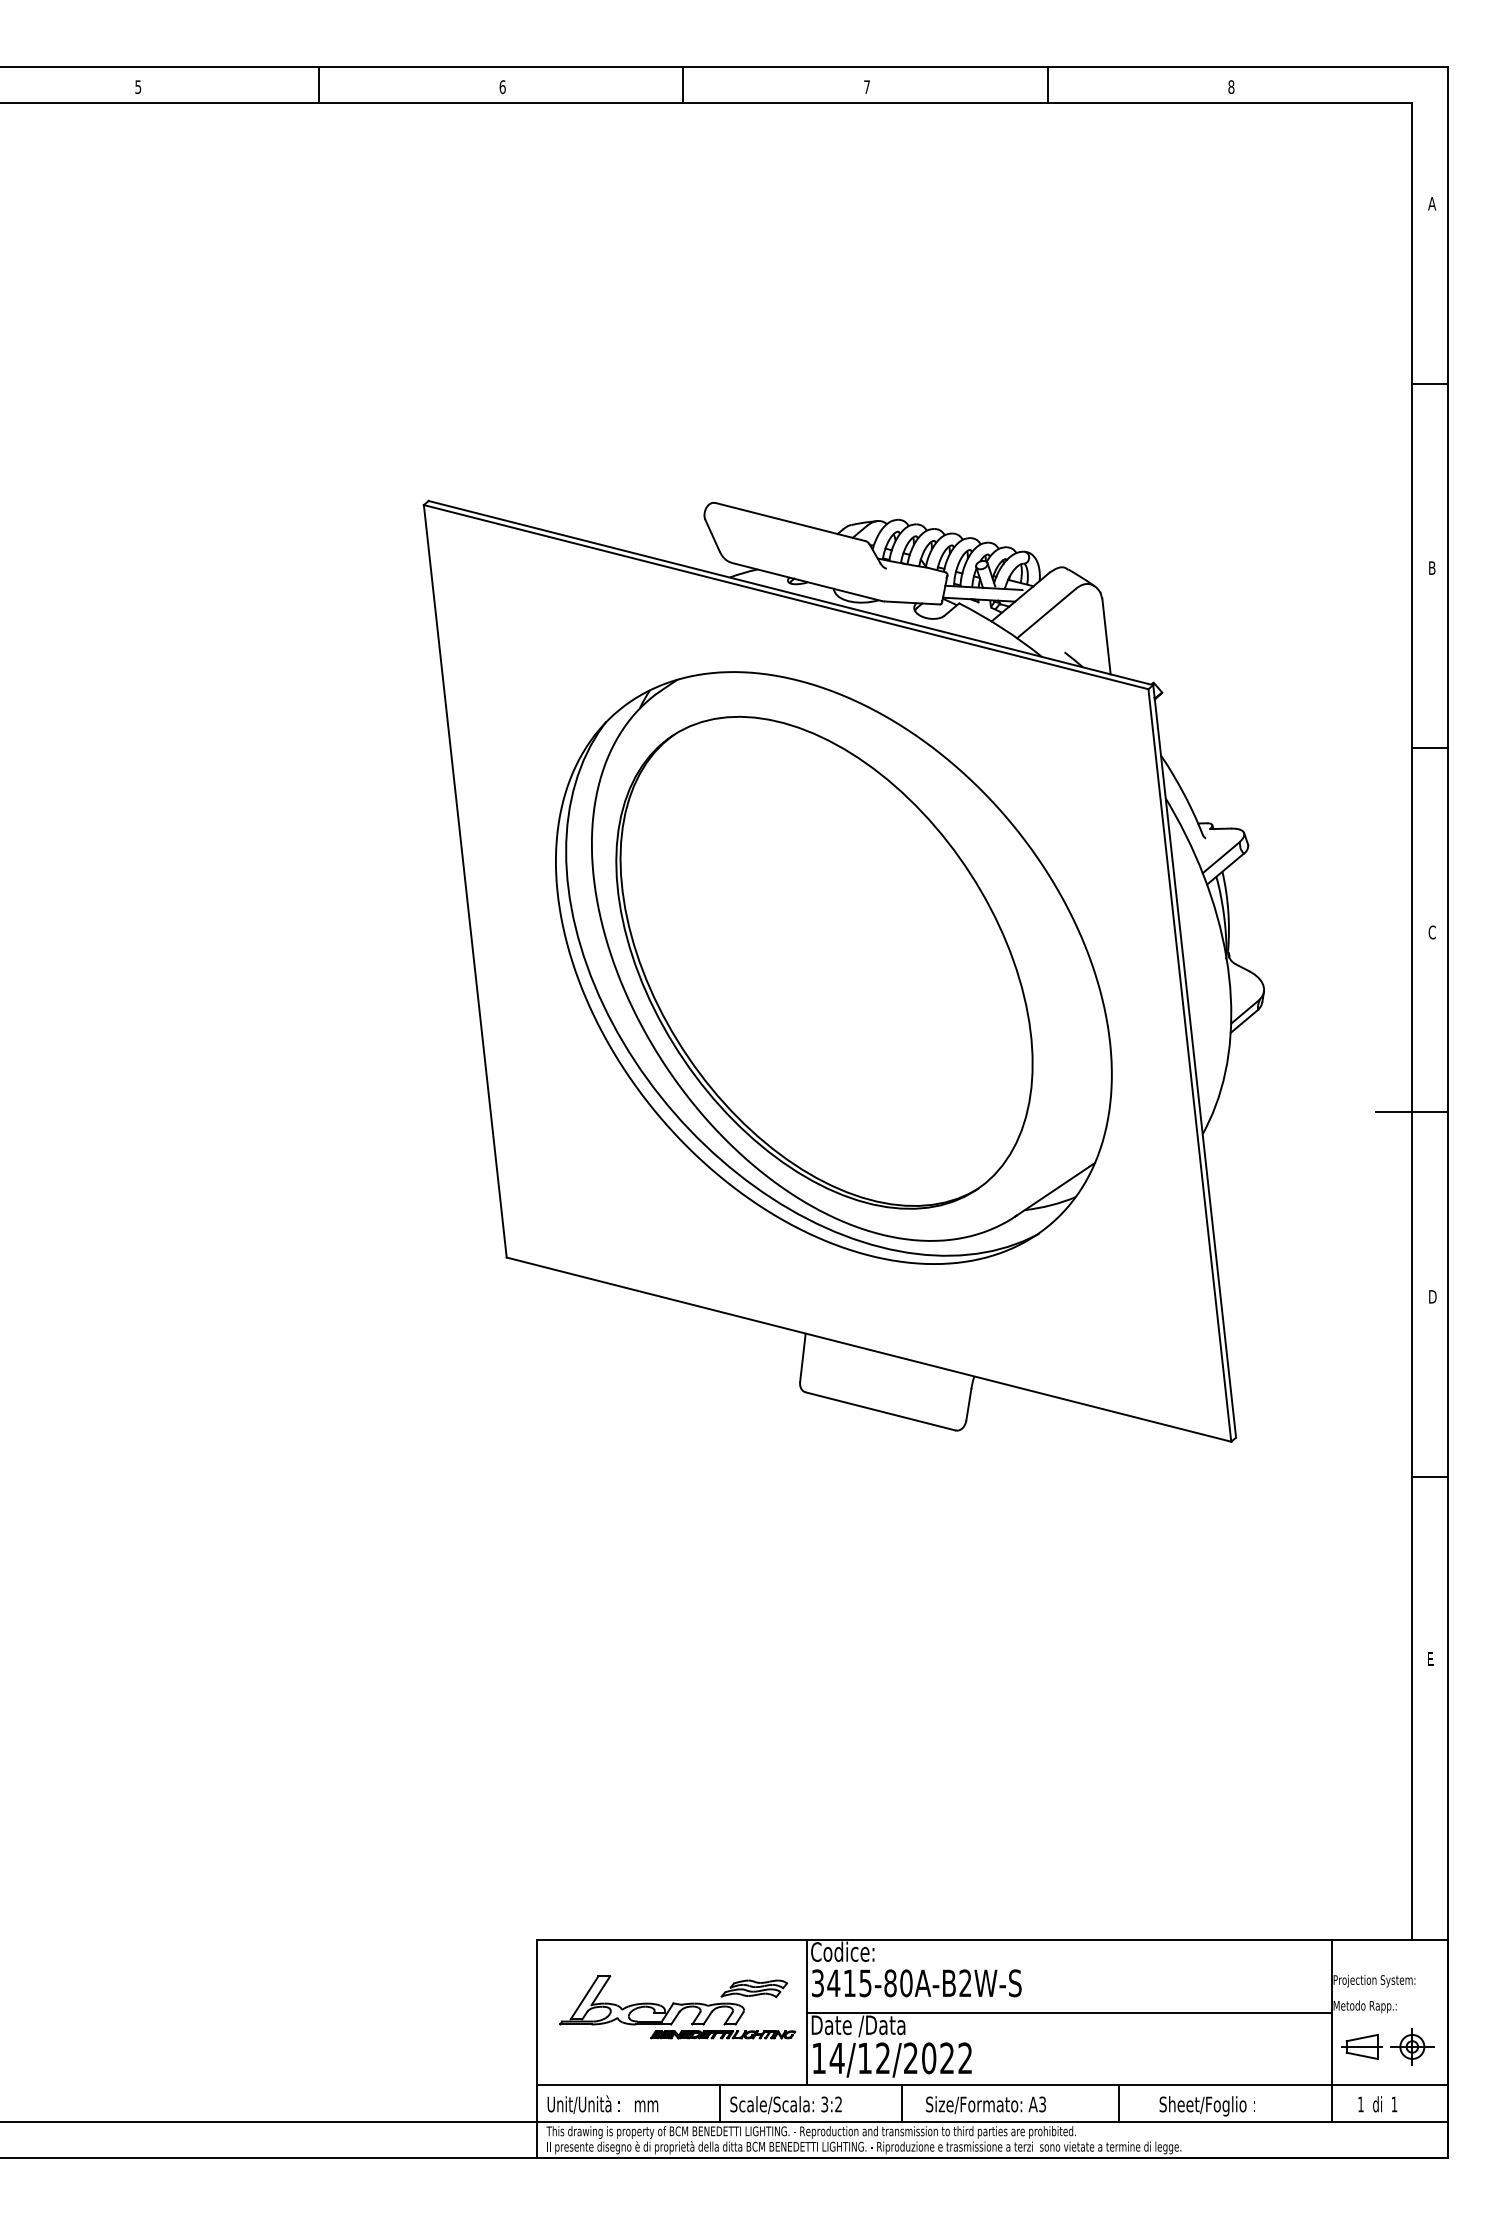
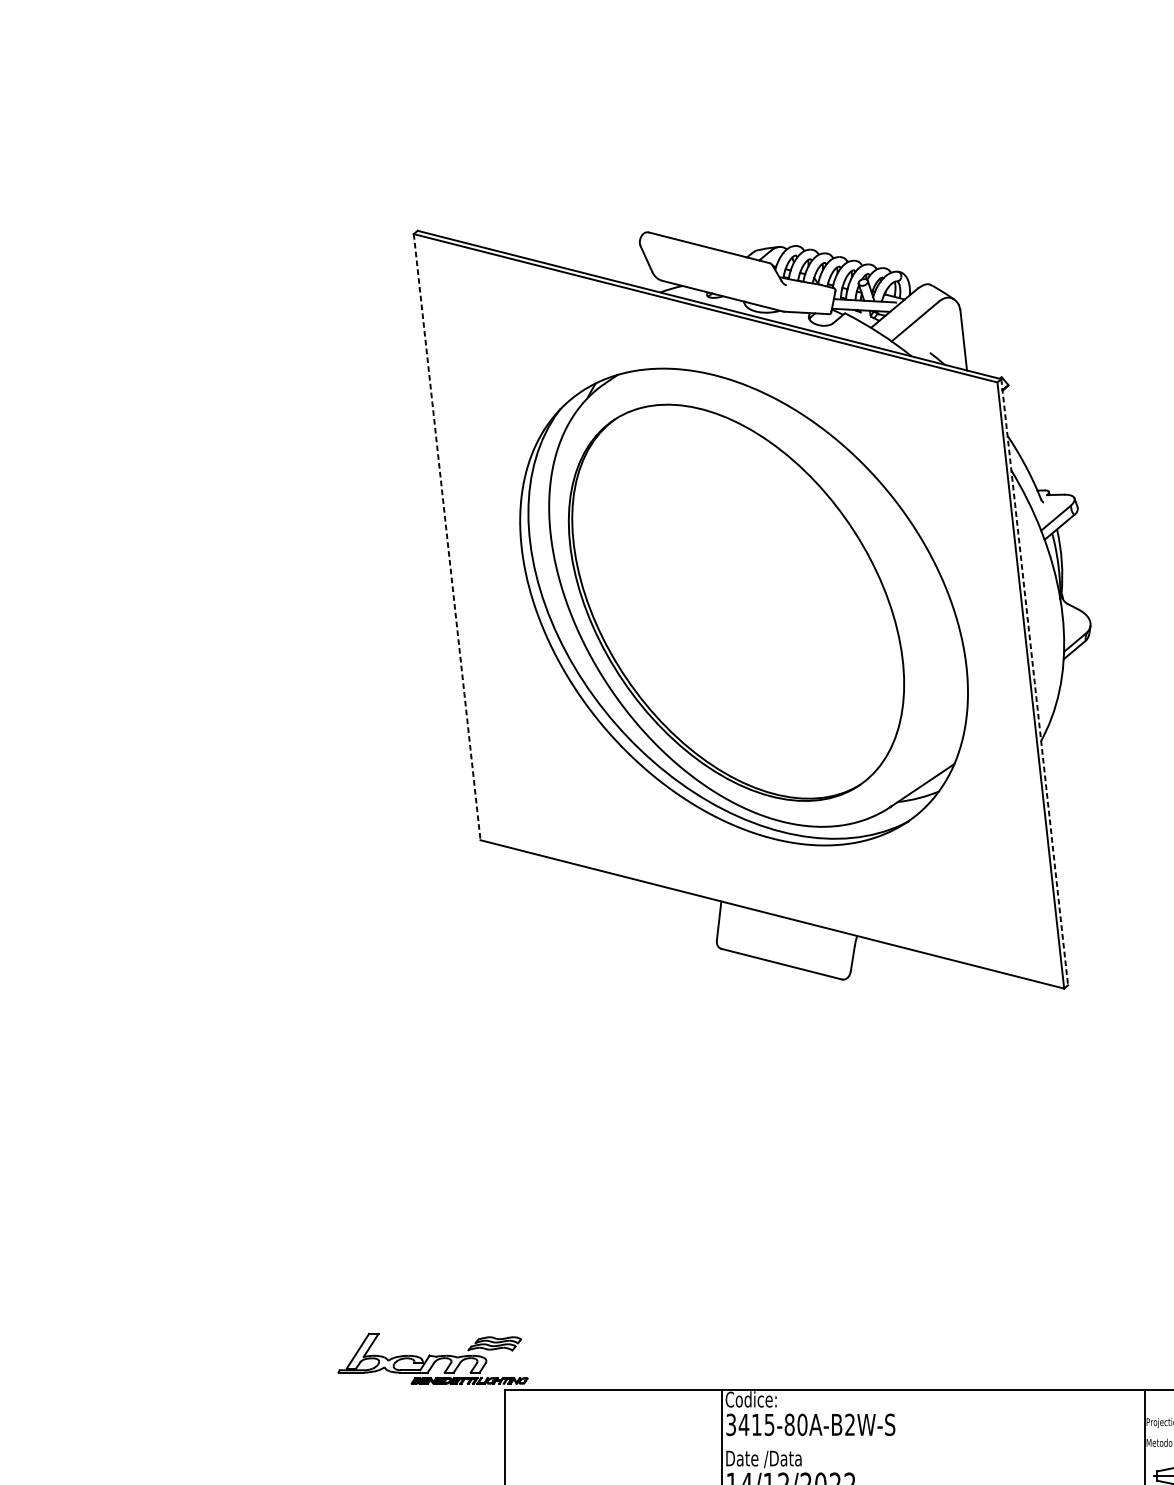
line: (465, 881) -> (447, 537), solid -> dashed
line: (1194, 1061) -> (1034, 682), solid -> dashed
part: (677, 2007) -> (432, 1358), moved
line: (1069, 2012) -> (933, 1448), removed

